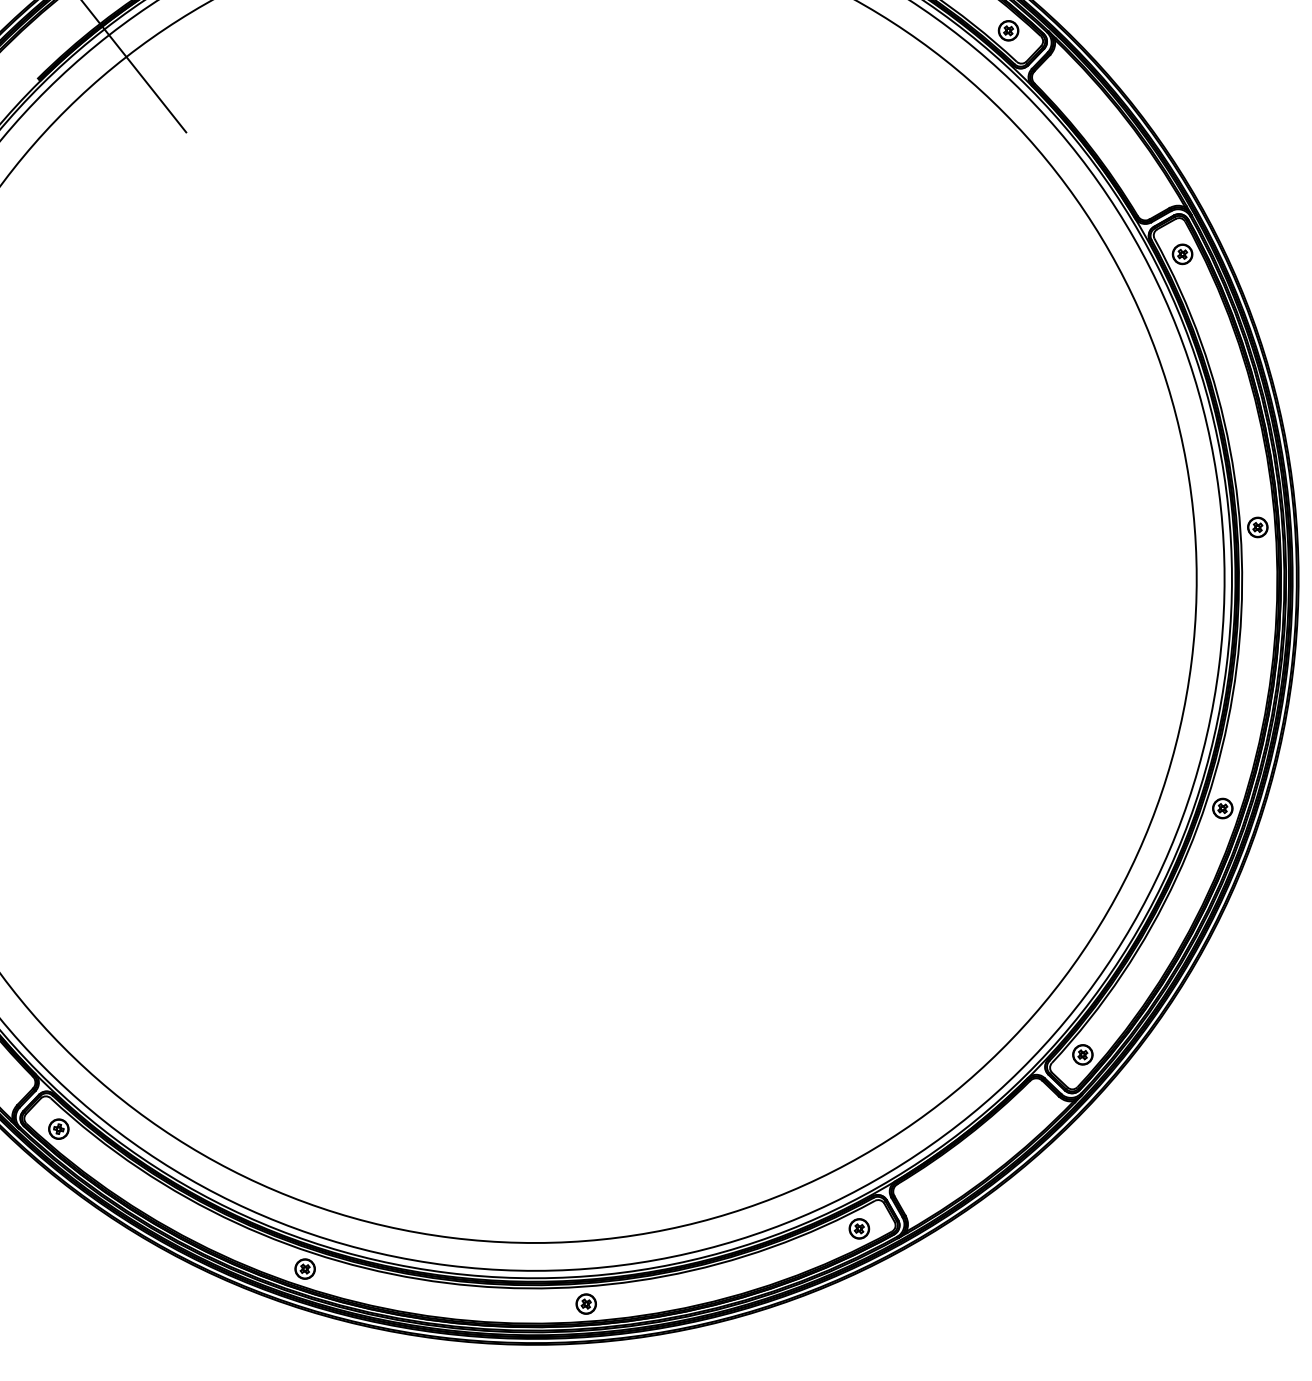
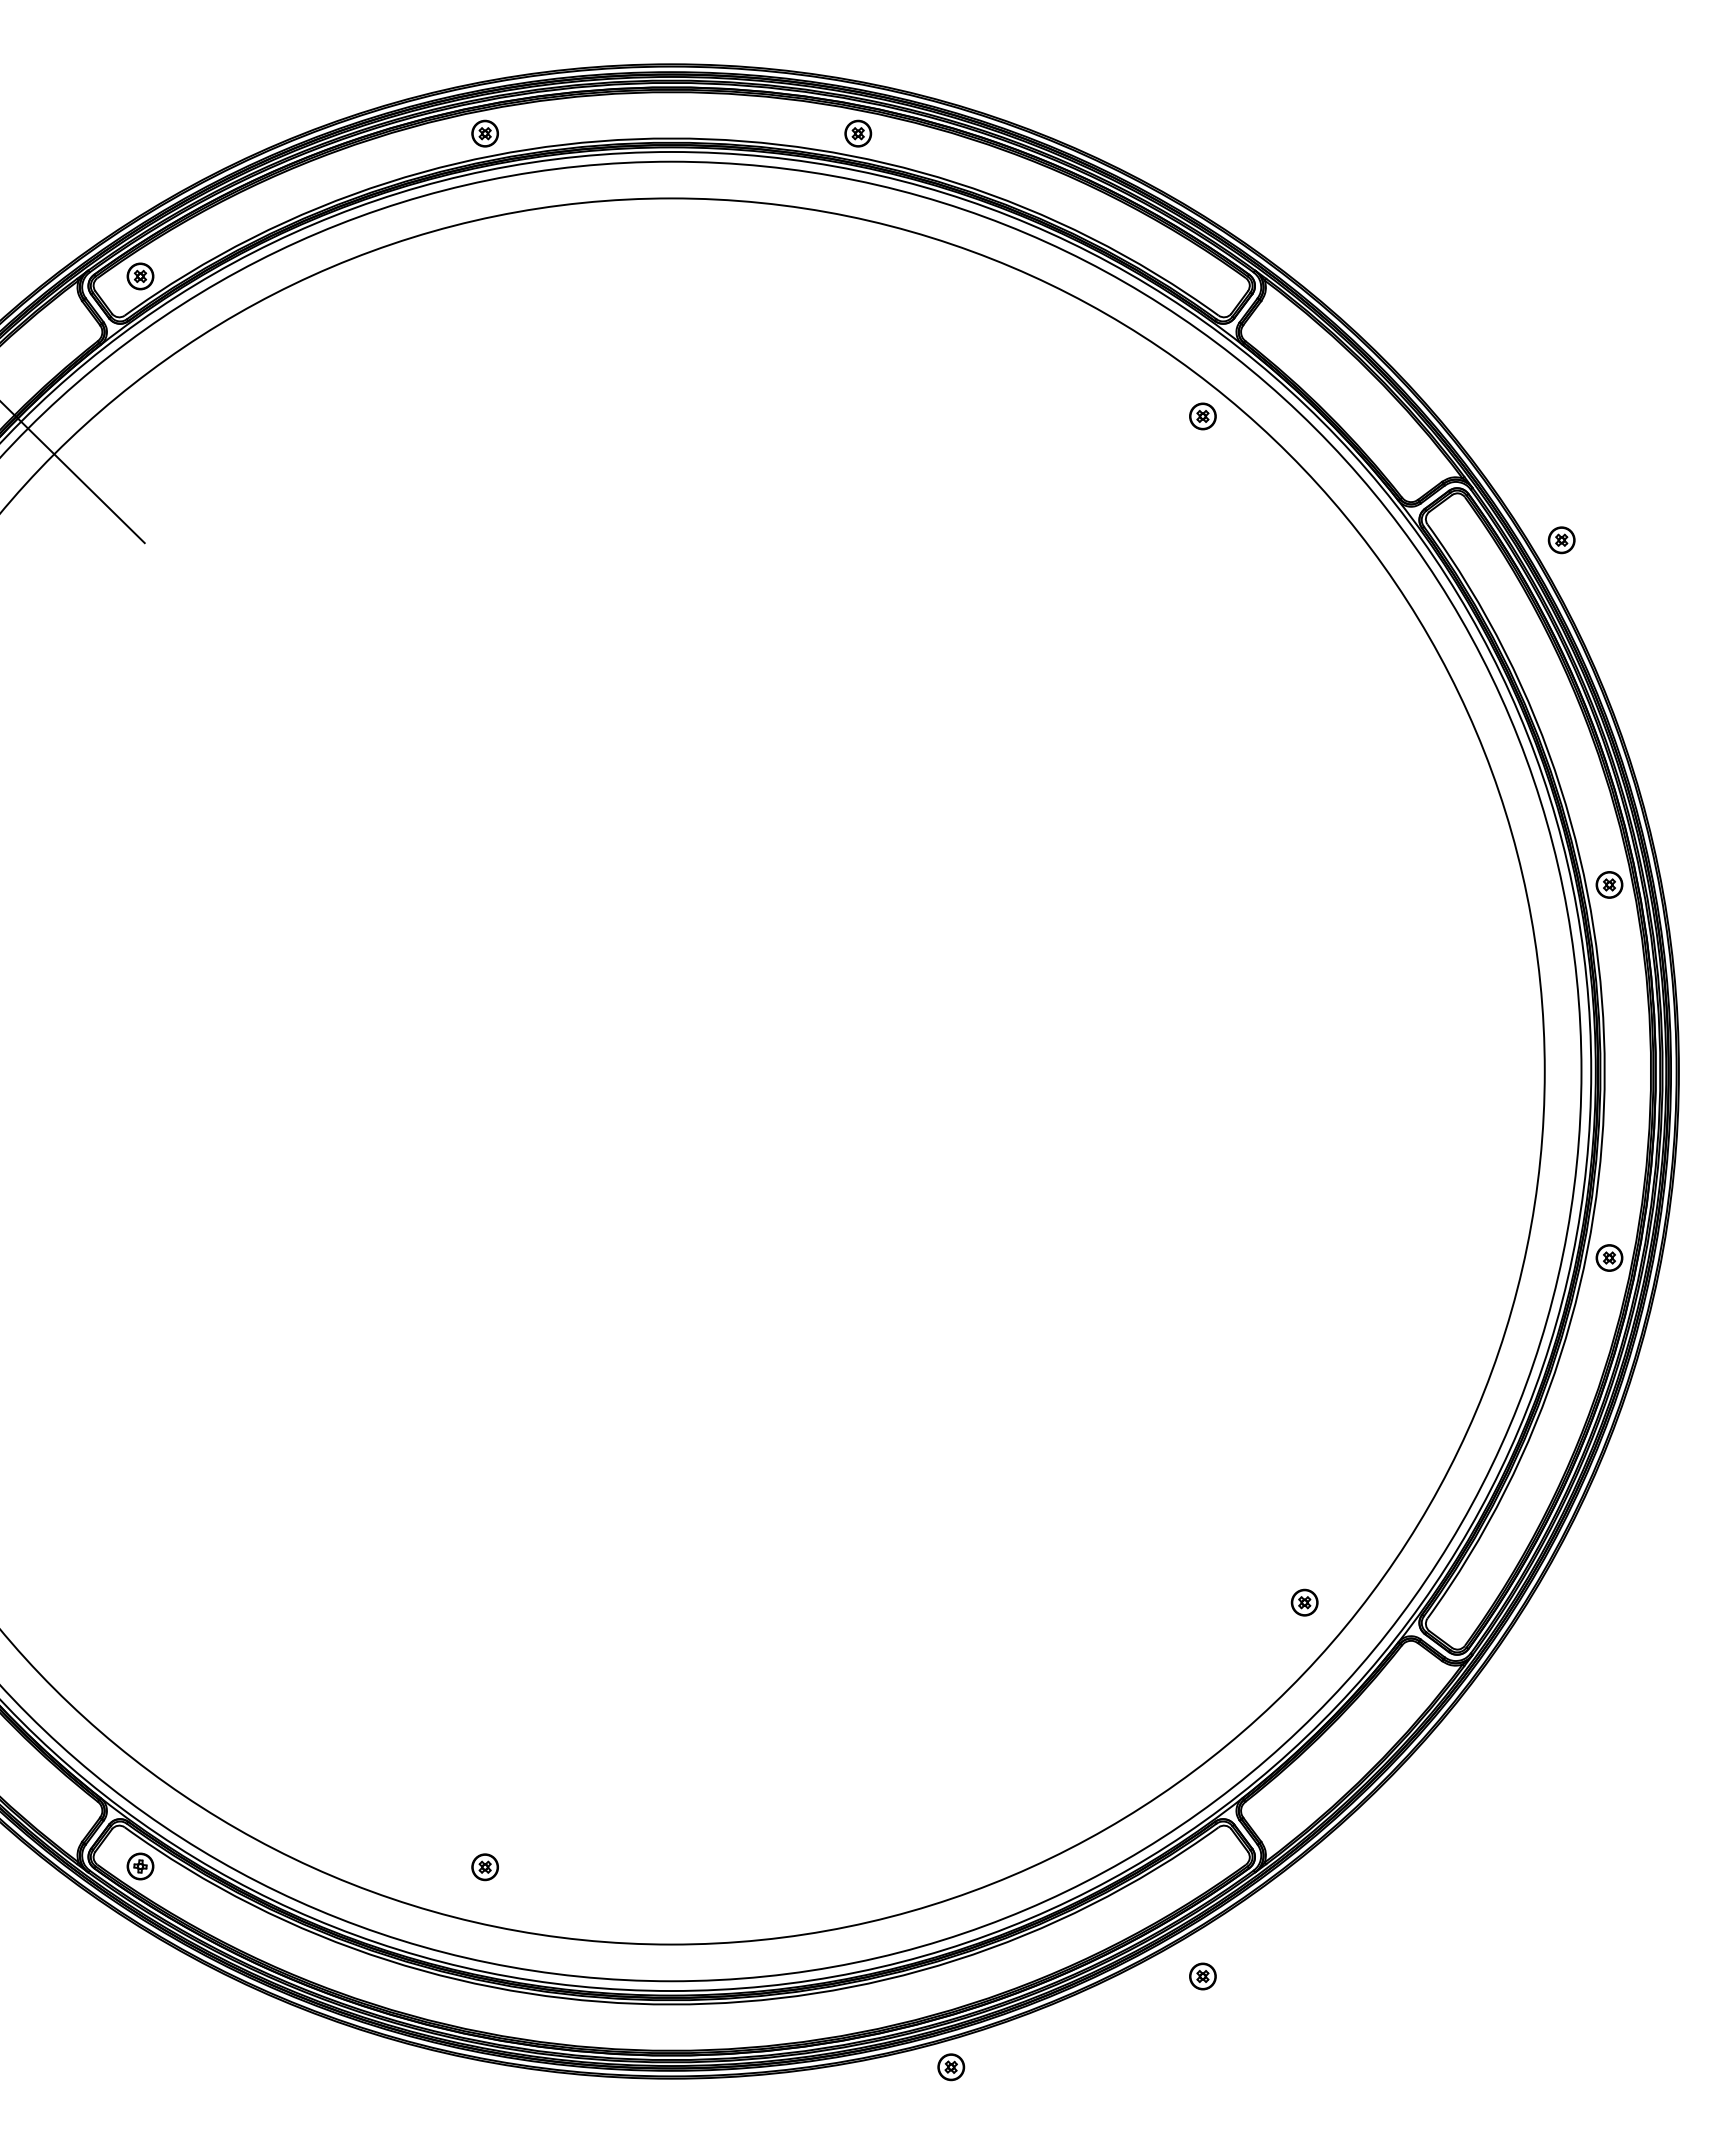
part: (1008, 30) -> (1202, 416), moved
part: (1182, 254) -> (1561, 540), moved
part: (1082, 1054) -> (1304, 1602), moved
part: (859, 1228) -> (1202, 1976), moved
part: (304, 1269) -> (484, 1867), moved
part: (586, 1304) -> (951, 2067), moved

